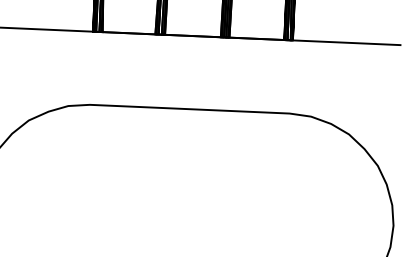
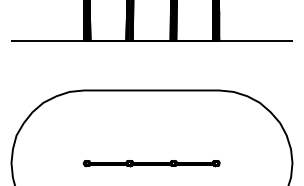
part: (184, 217) -> (151, 163), added

